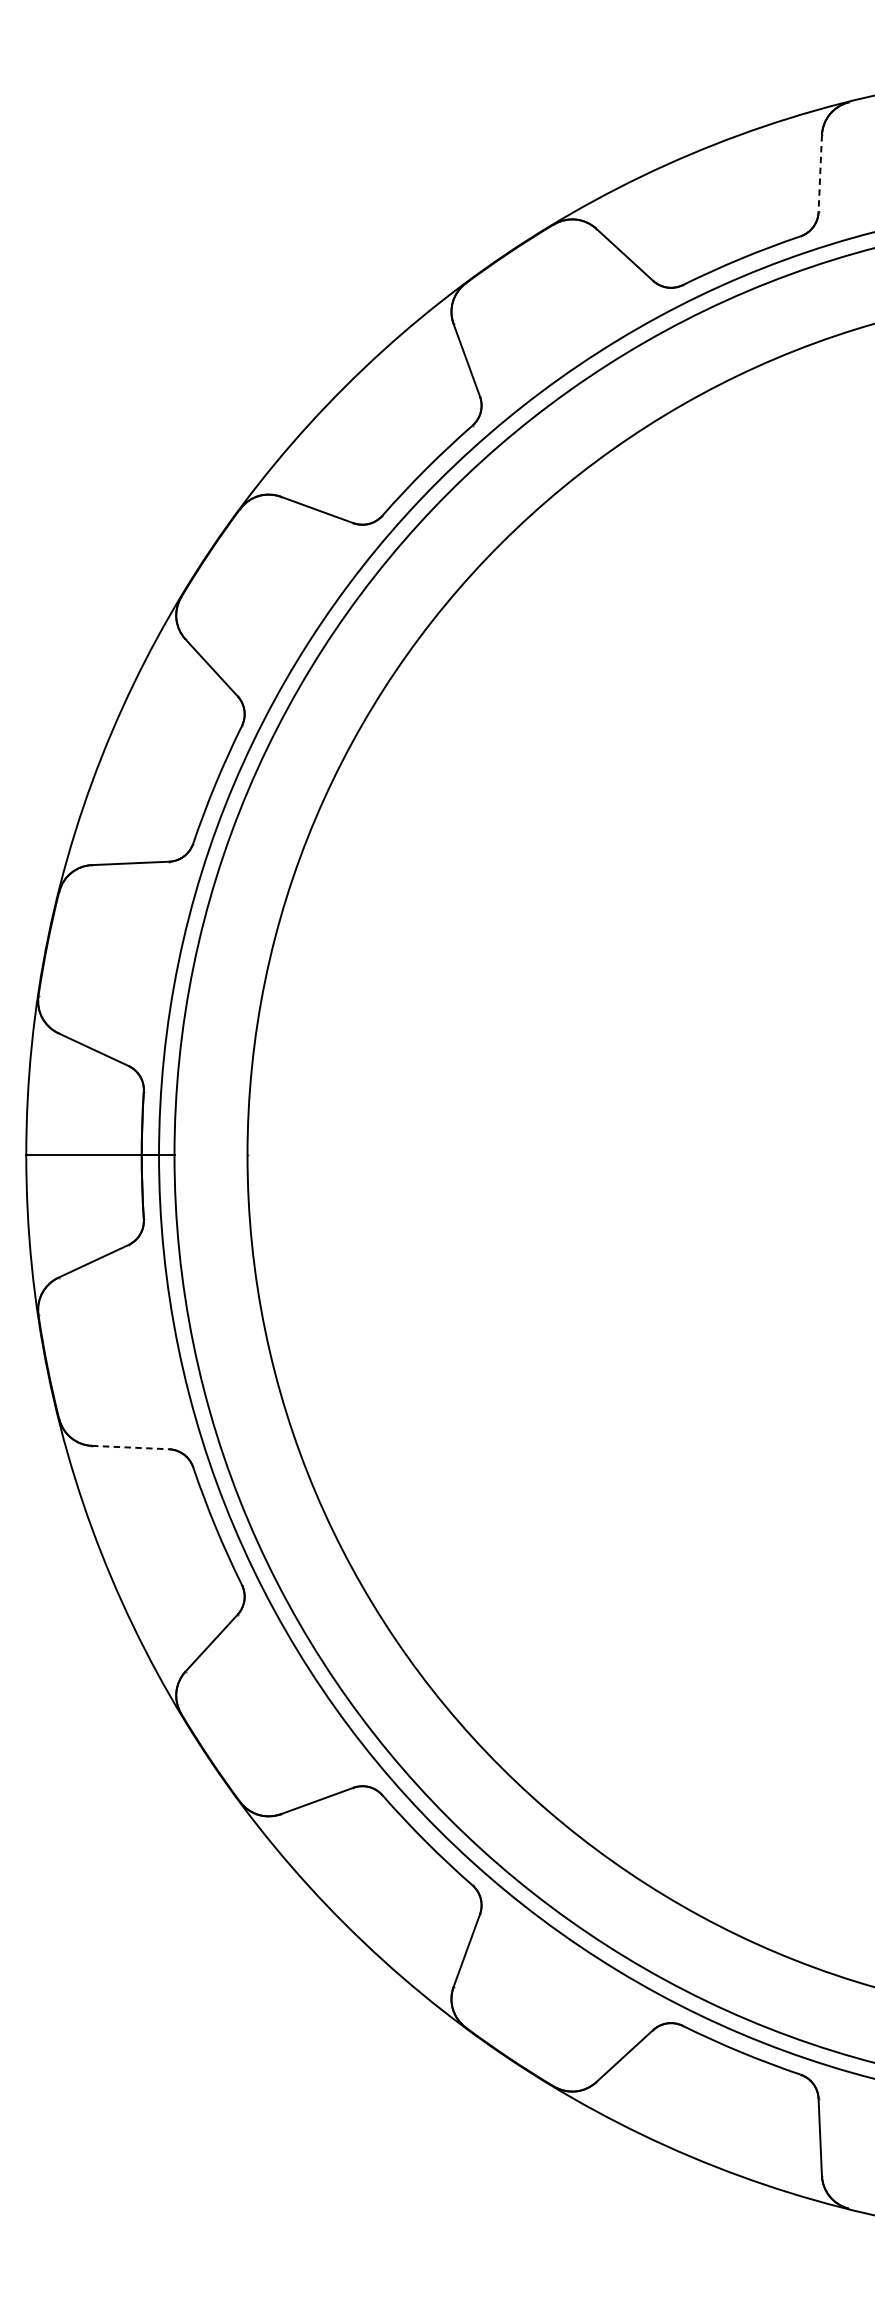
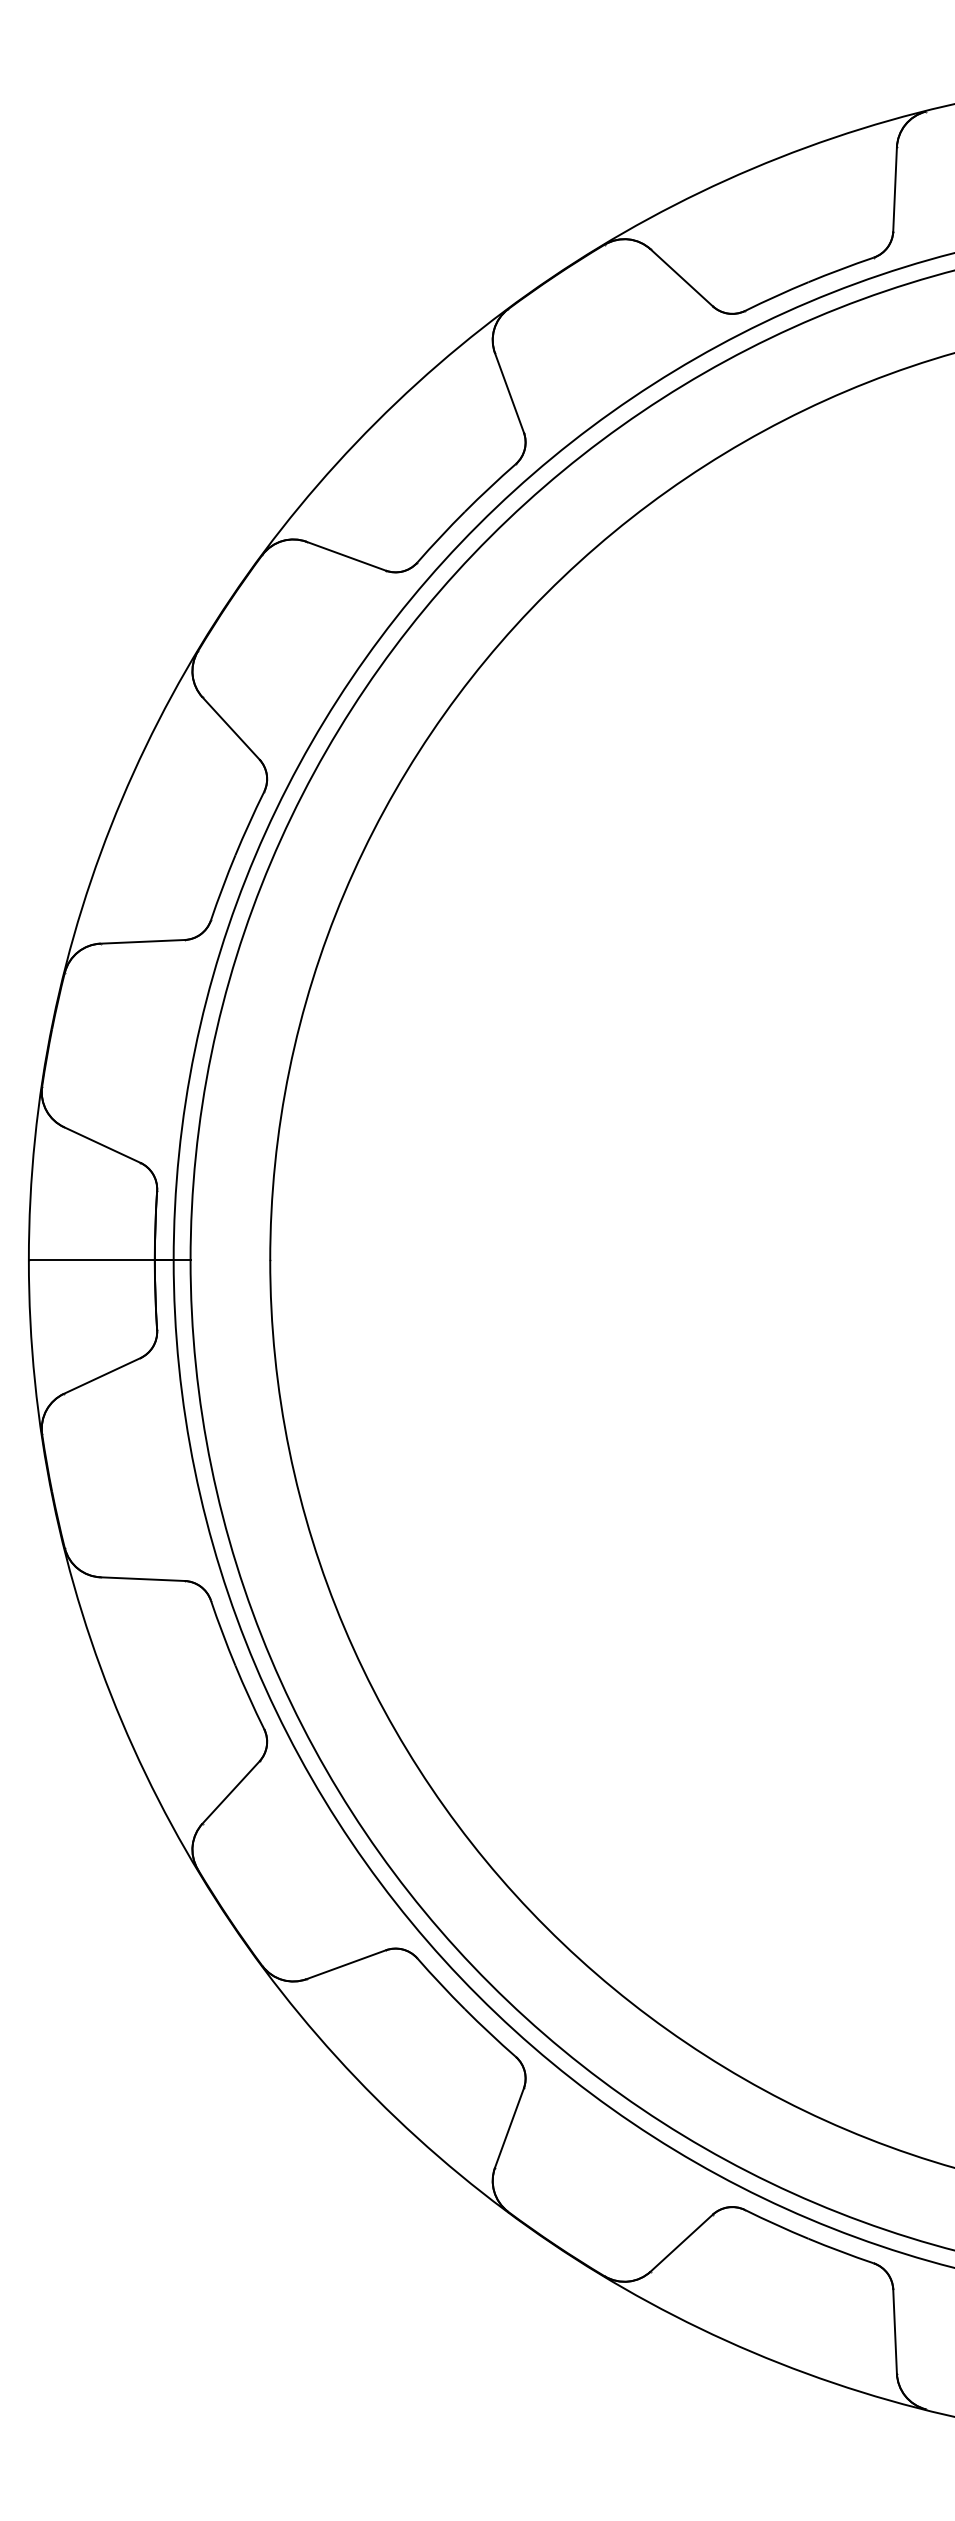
line: (820, 173) -> (895, 189), dashed -> solid
line: (131, 1447) -> (143, 1579), dashed -> solid

